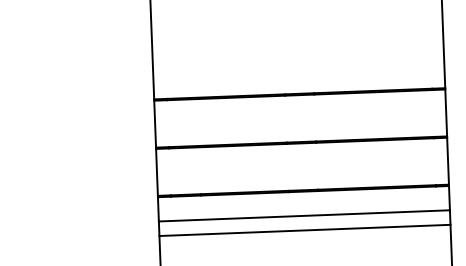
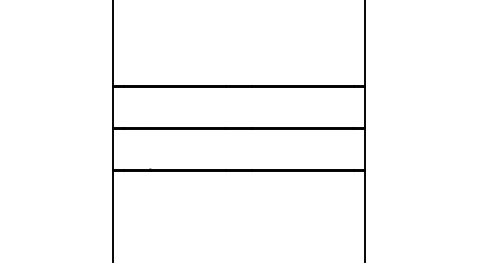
line: (303, 215) -> (238, 191), removed
line: (304, 230) -> (238, 204), removed

